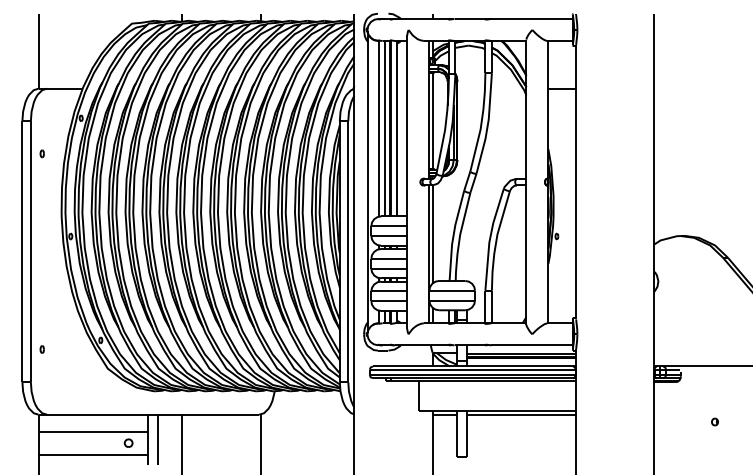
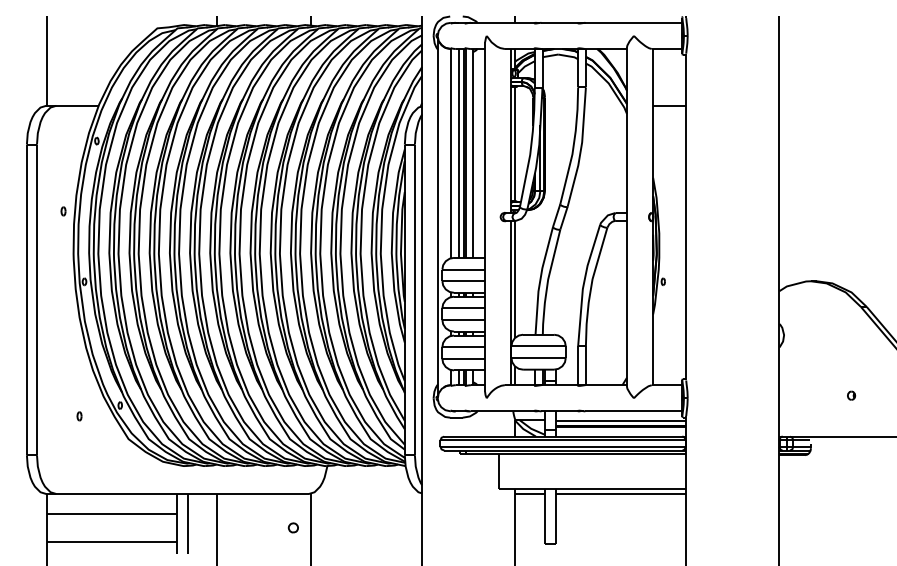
part: (42, 153) -> (63, 211), moved
part: (42, 349) -> (79, 416), moved
part: (714, 421) -> (851, 395), moved
part: (127, 442) -> (292, 527), moved

